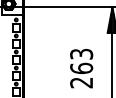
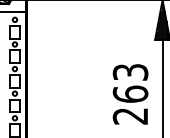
text: (81, 68) -> (130, 94), moved

